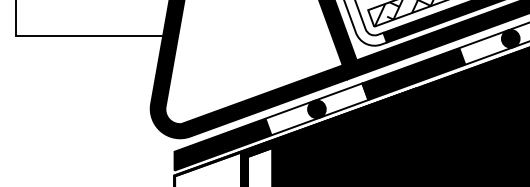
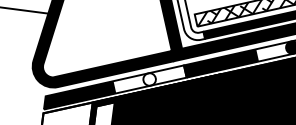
fill: (316, 109) -> (149, 79), removed

